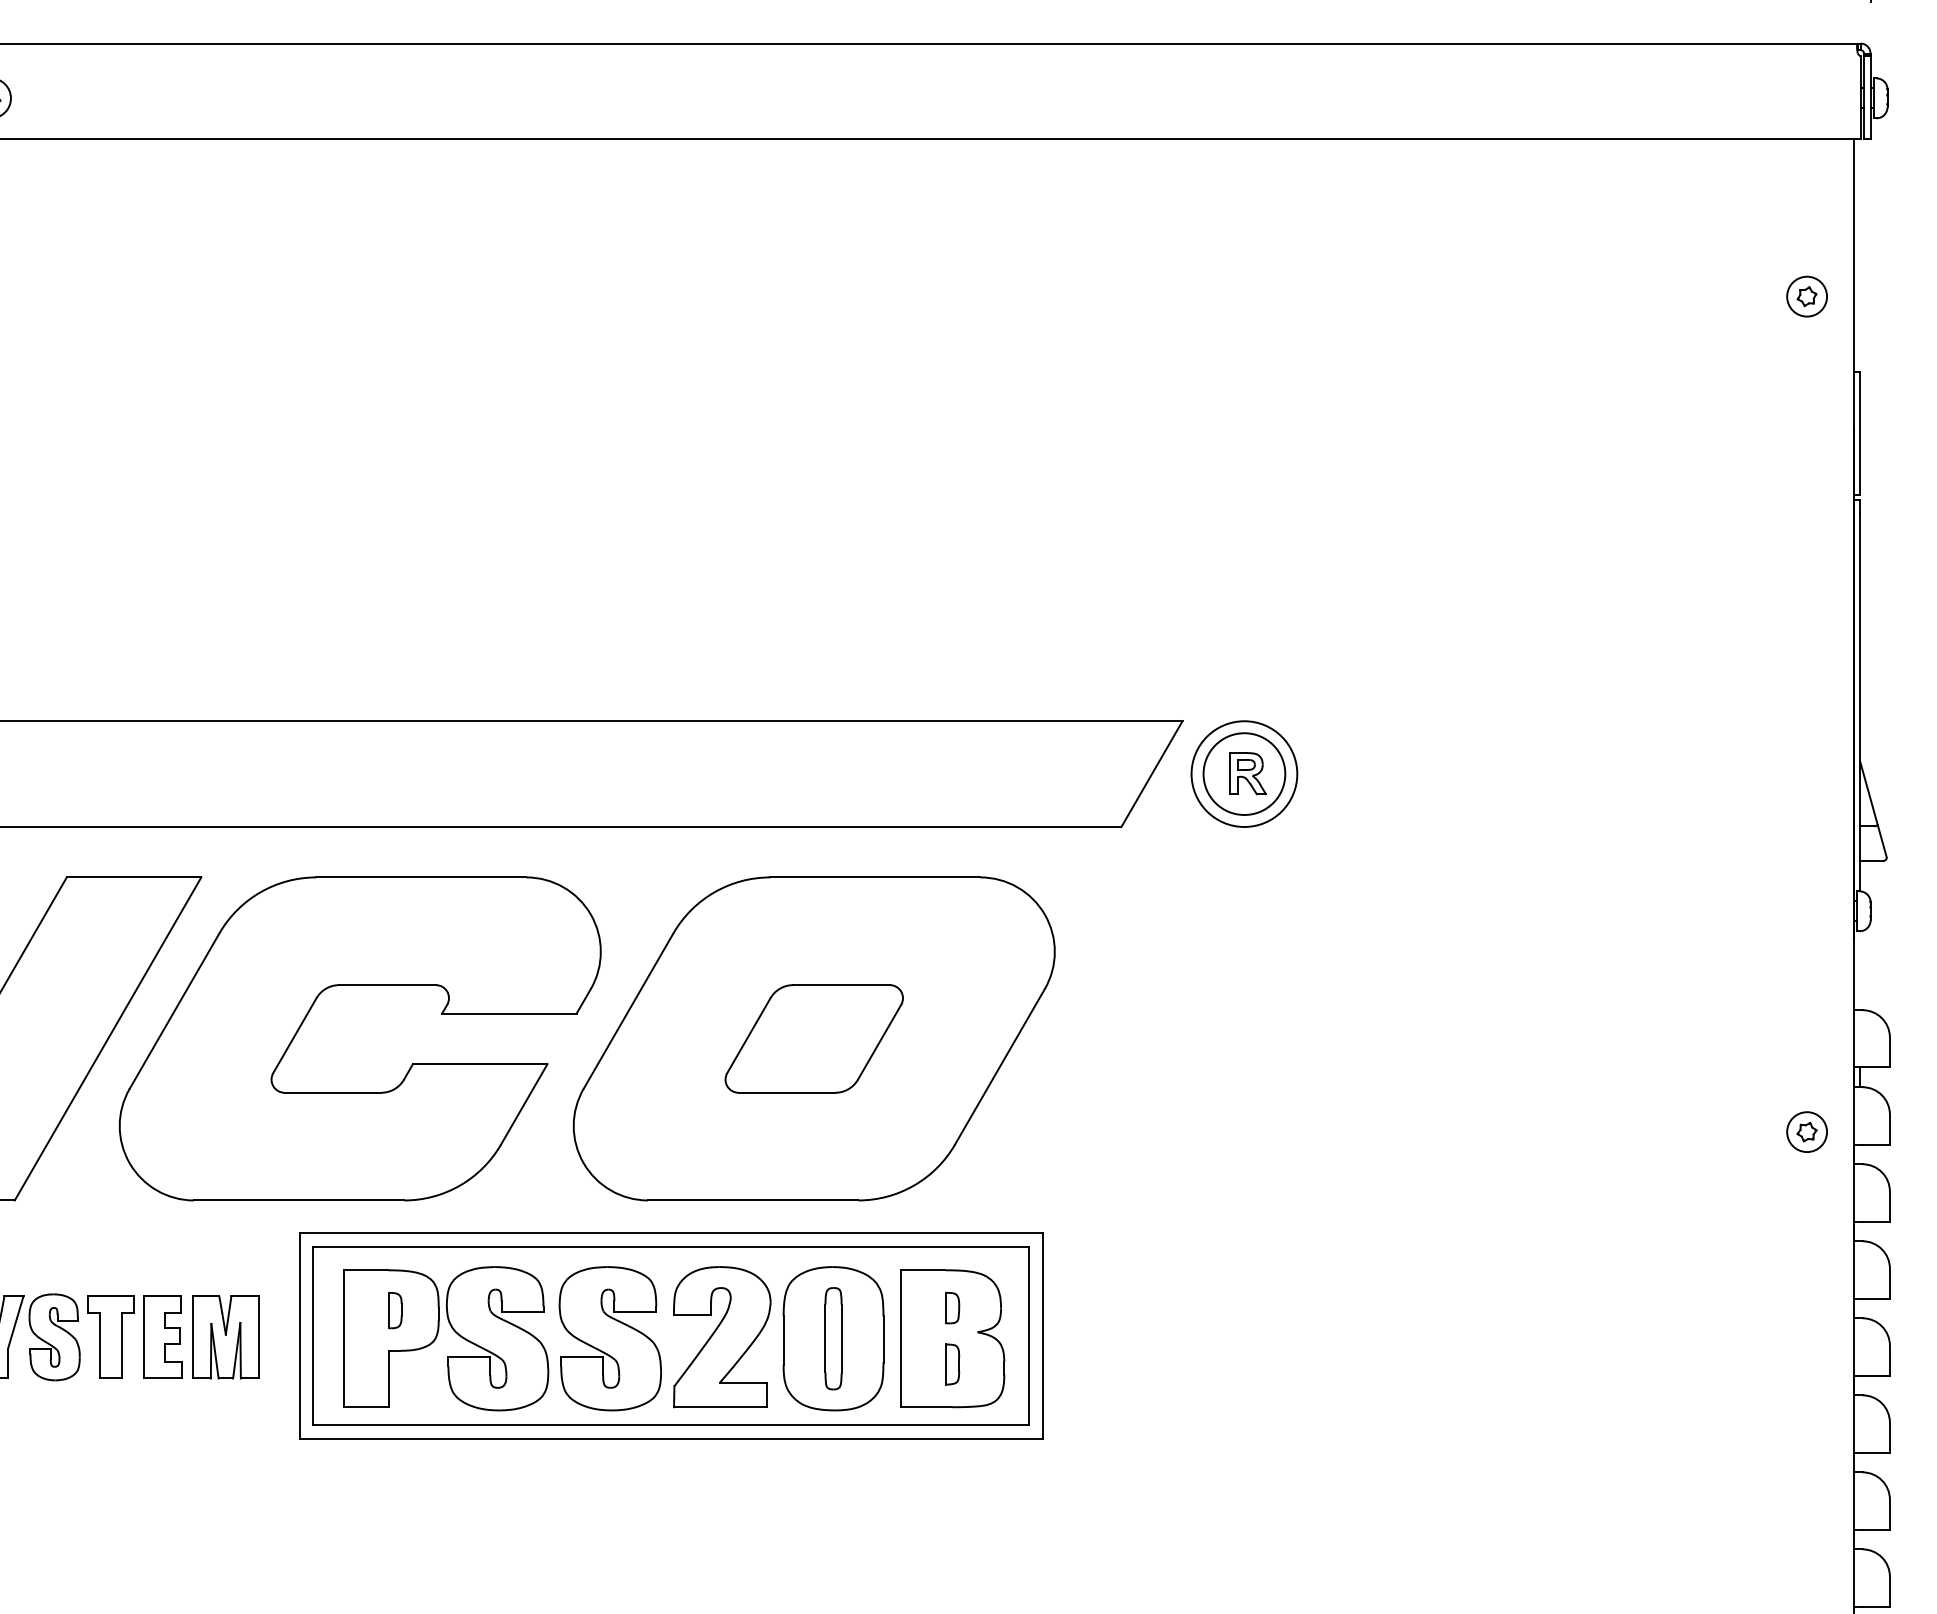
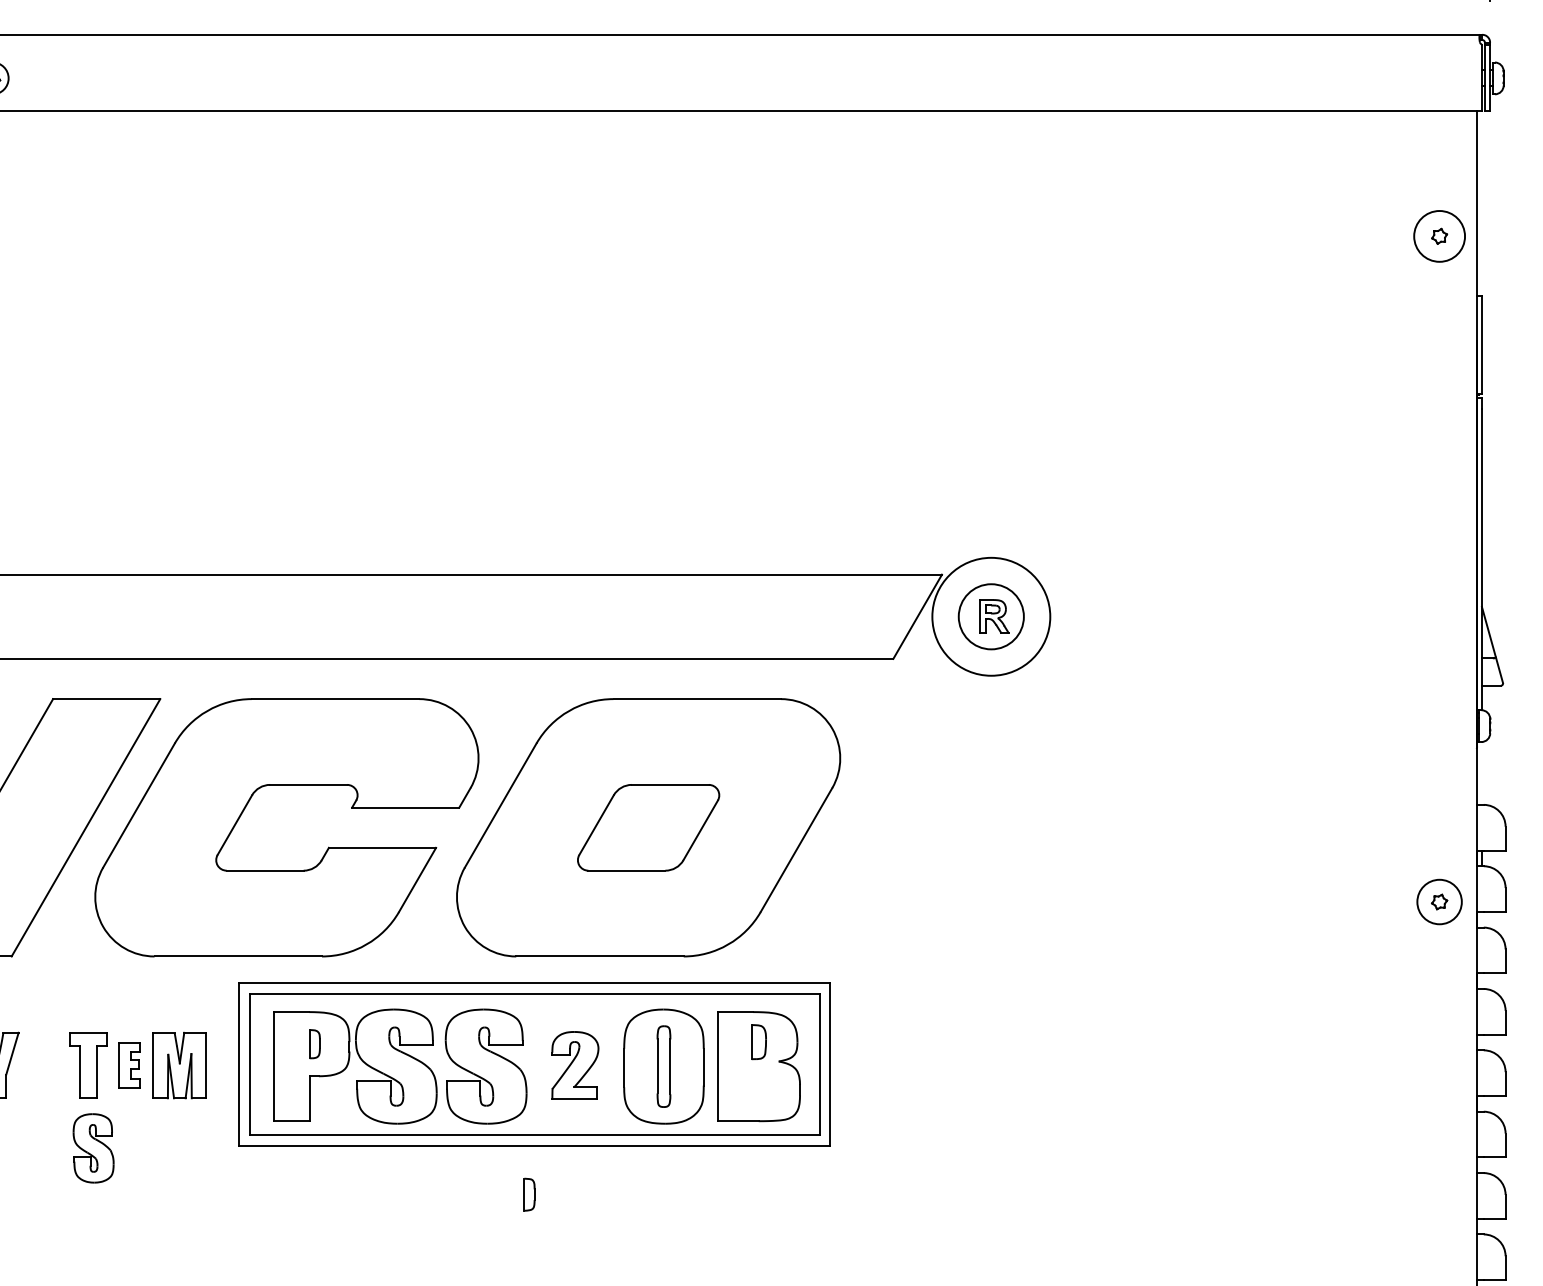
circle: (1807, 296) -> (1439, 236), size x1.6
circle: (1244, 773) -> (991, 616), size x1.4
circle: (1807, 1132) -> (1439, 902), size x1.4
part: (952, 1308) -> (758, 1042), size x1.4
part: (162, 1336) -> (129, 1064), size x0.7
part: (54, 1337) -> (93, 1148), moved
part: (722, 1337) -> (575, 1065), size x0.6
part: (952, 1364) -> (529, 1194), moved

